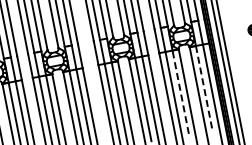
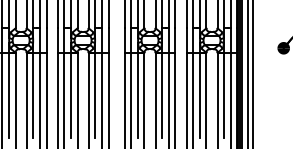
line: (203, 88) -> (223, 95), dashed -> solid
line: (180, 91) -> (200, 94), dashed -> solid

